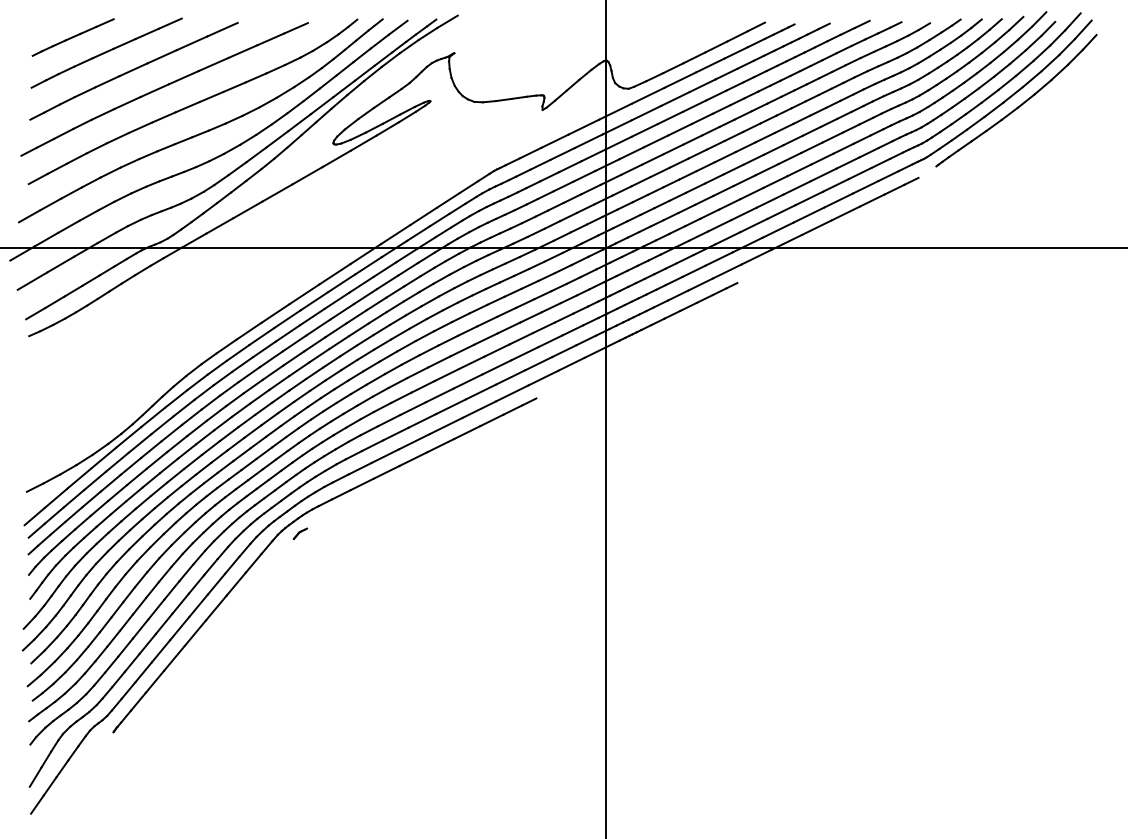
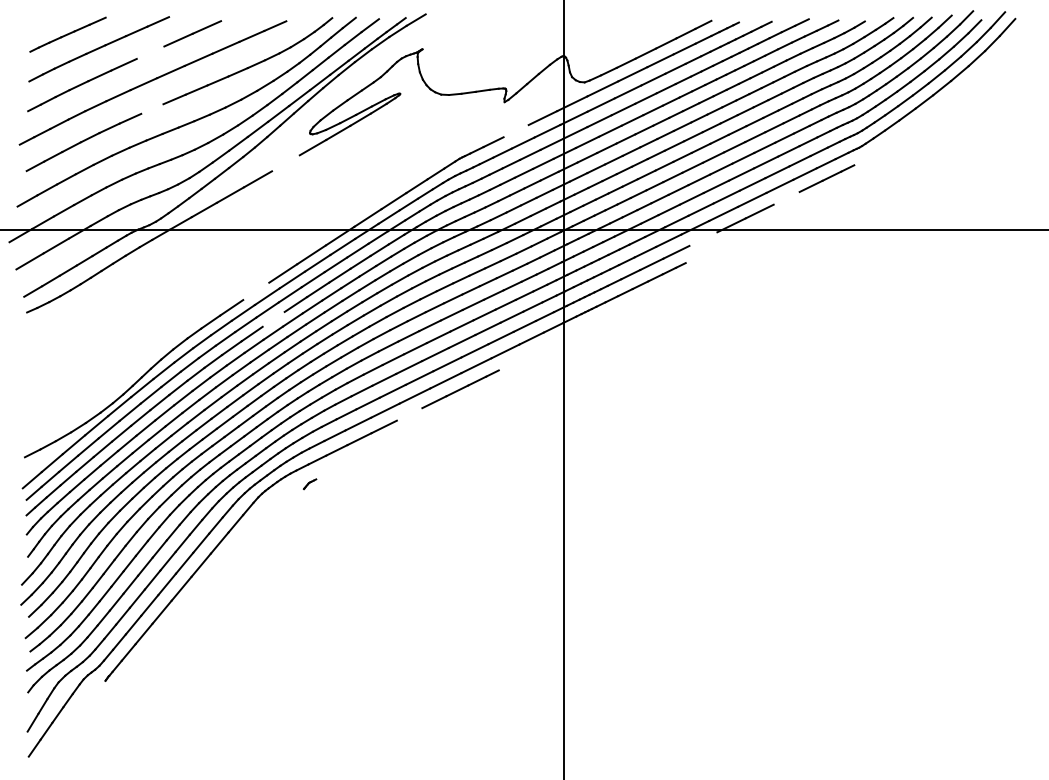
line: (161, 56) -> (150, 52), removed
part: (1016, 100) -> (945, 93), removed
line: (163, 117) -> (151, 109), removed
line: (554, 140) -> (515, 130), removed
line: (307, 175) -> (285, 163), removed
line: (845, 213) -> (786, 198), removed
line: (756, 256) -> (703, 238), removed
line: (275, 313) -> (256, 291), removed
line: (294, 343) -> (273, 319), removed
line: (440, 445) -> (409, 414), removed
part: (300, 533) -> (310, 483), moved

